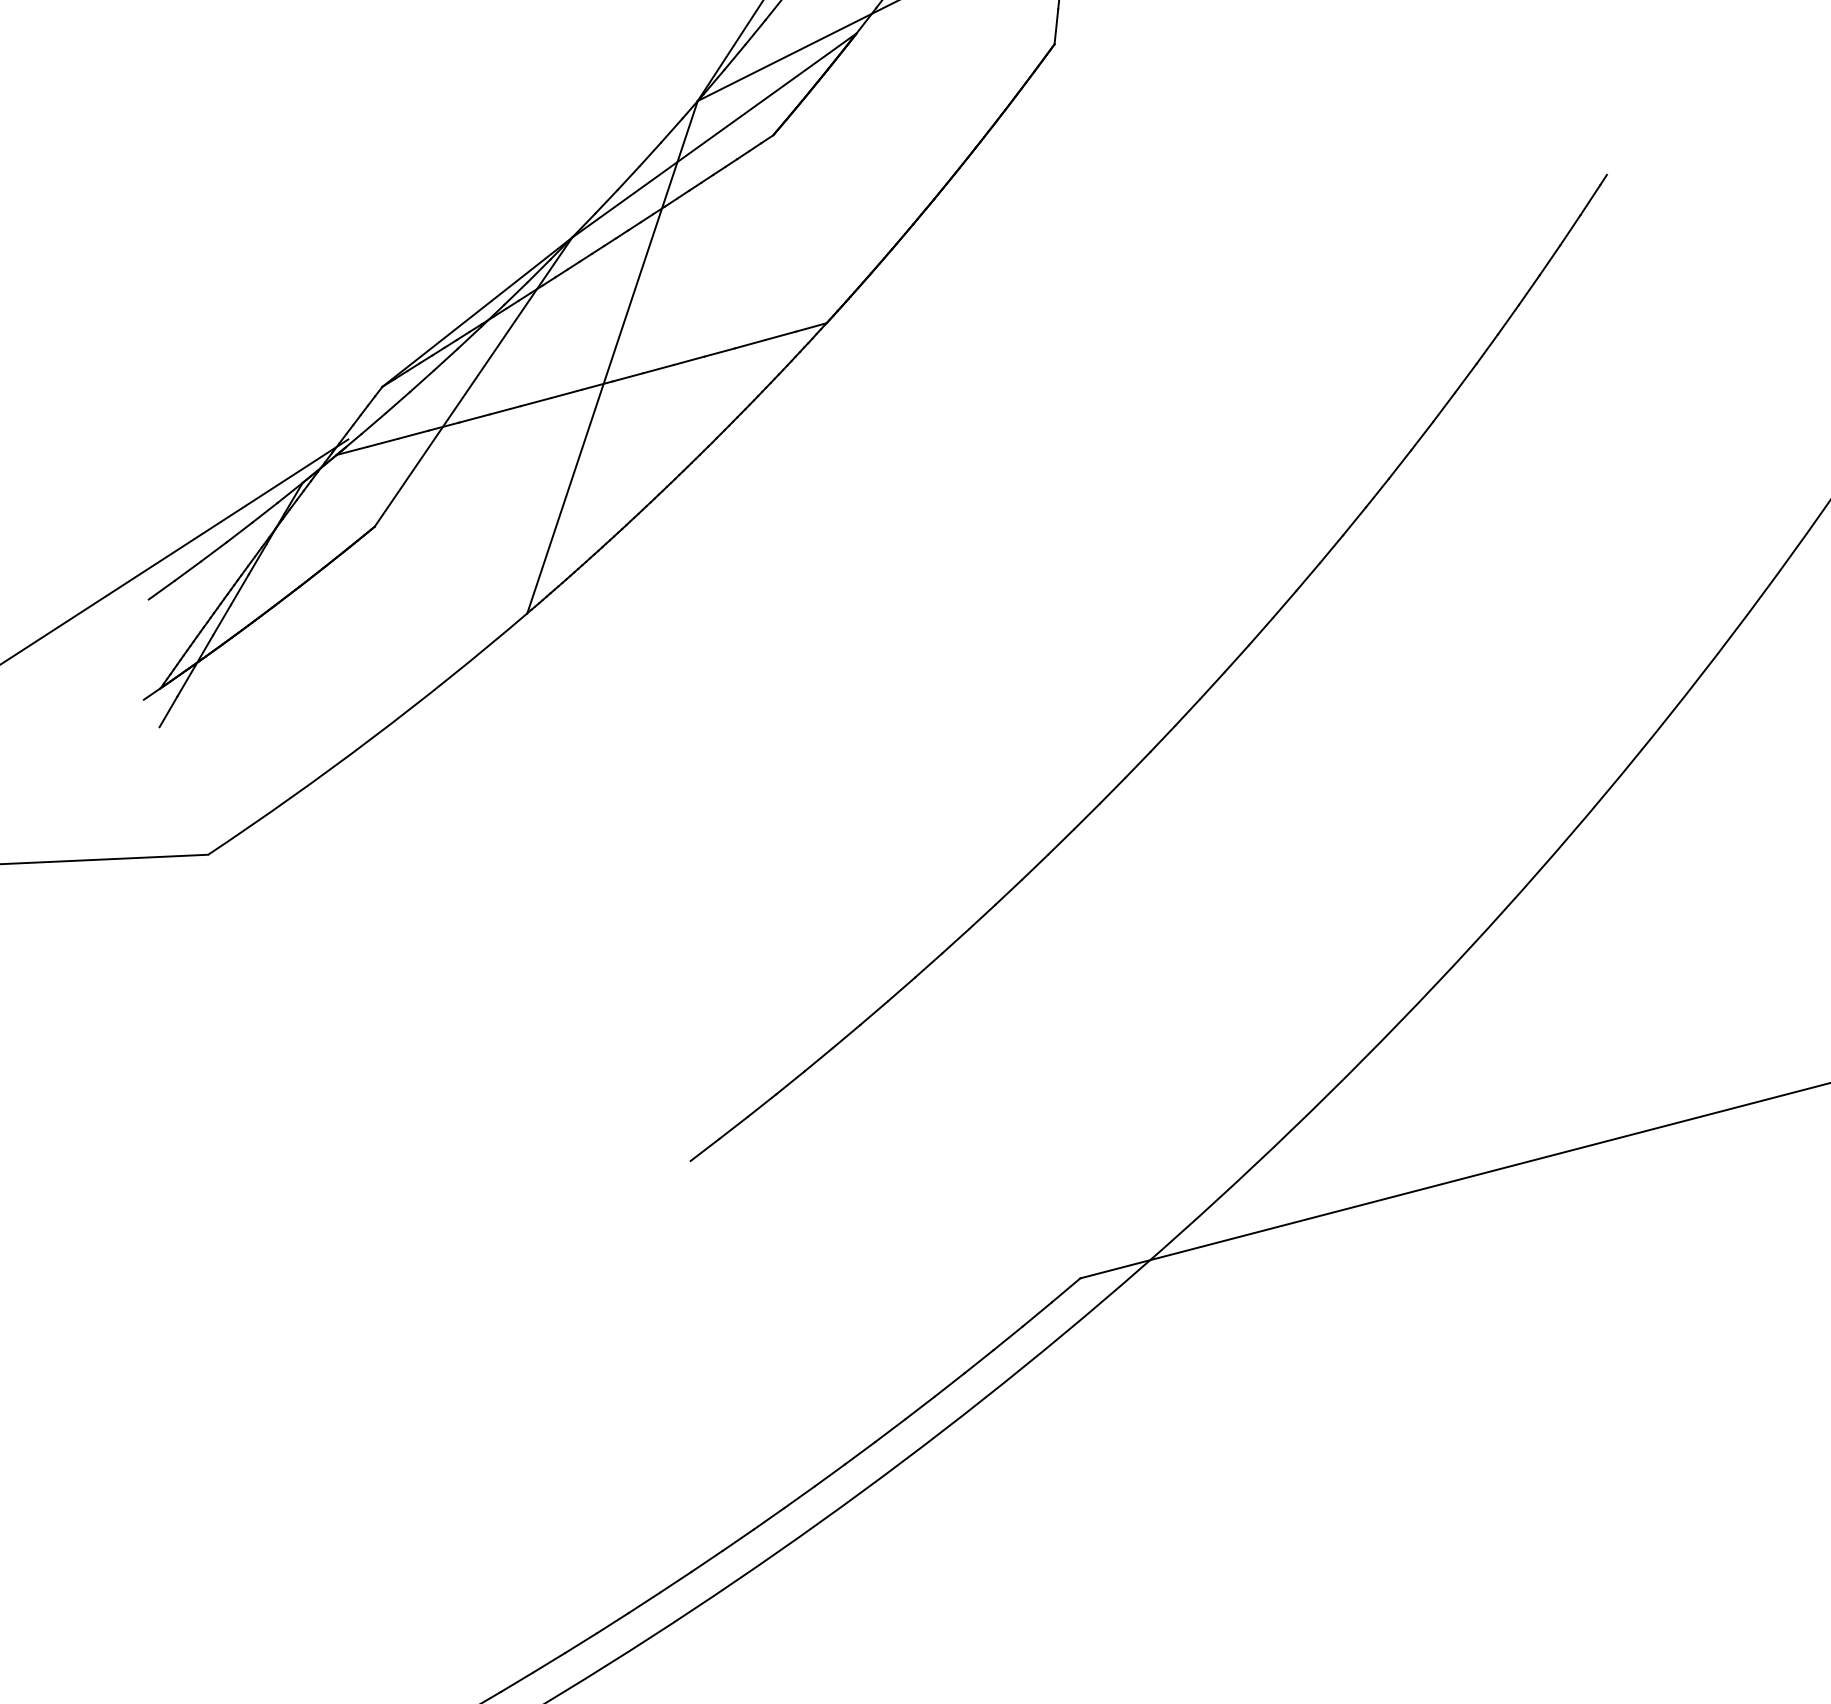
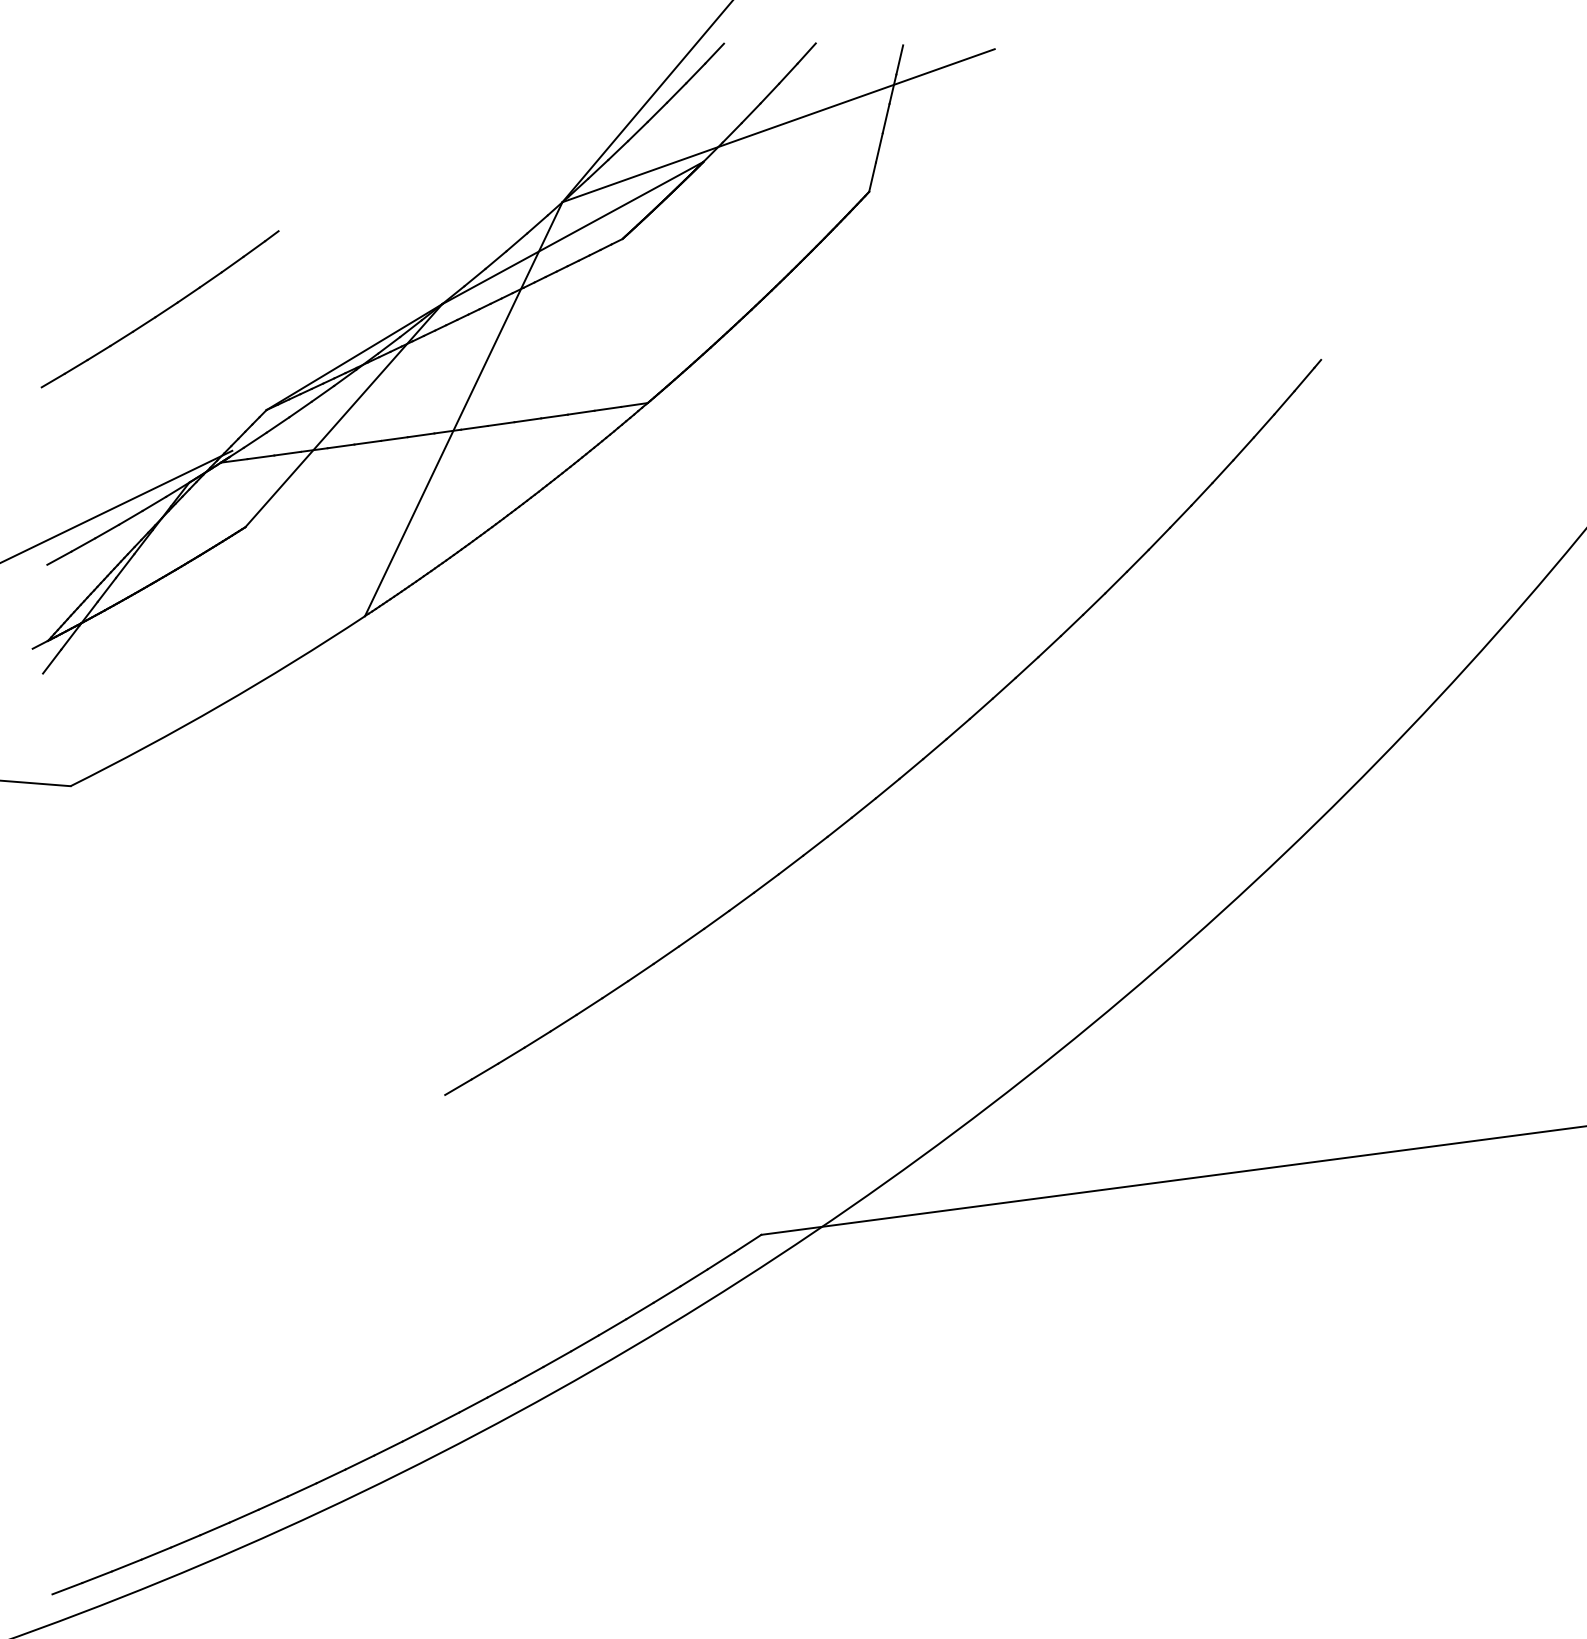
part: (242, 284) -> (159, 309), added

